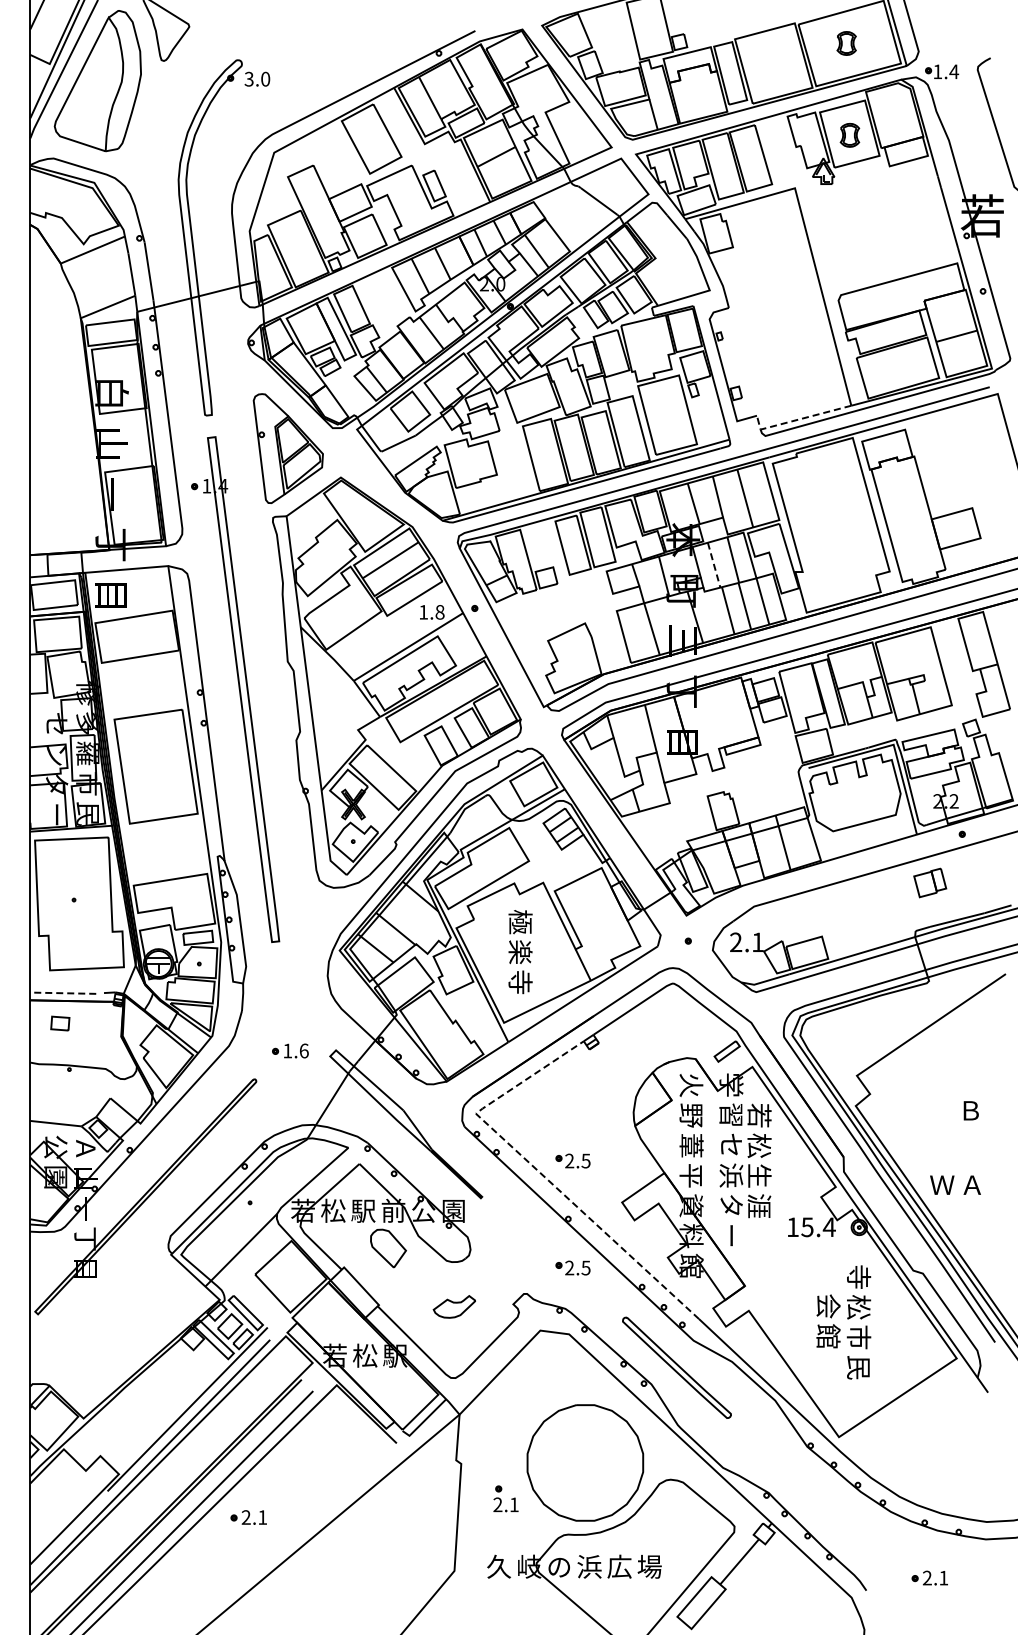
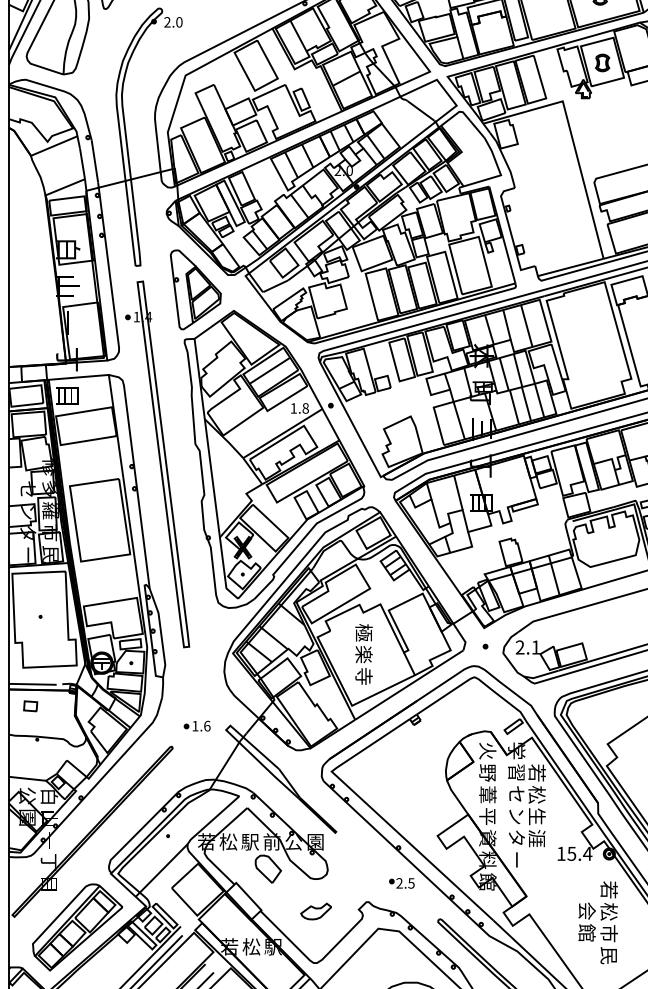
text: (248, 79) -> (166, 22), 3.0 -> 2.0
line: (798, 419) -> (565, 268), dashed -> solid
line: (714, 565) -> (504, 374), dashed -> solid
line: (63, 993) -> (32, 684), dashed -> solid
text: (86, 1148) -> (49, 796), Ａ -> 白
part: (572, 1160) -> (401, 805), removed
line: (538, 1171) -> (377, 813), dashed -> solid
text: (731, 1175) -> (516, 816), 浜 -> ン
text: (859, 1276) -> (609, 889), 寺 -> 若
part: (124, 1328) -> (77, 927), added

